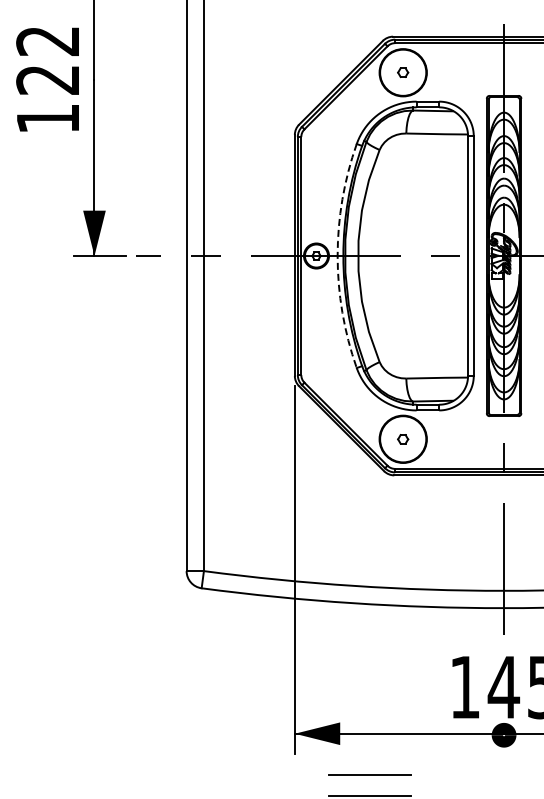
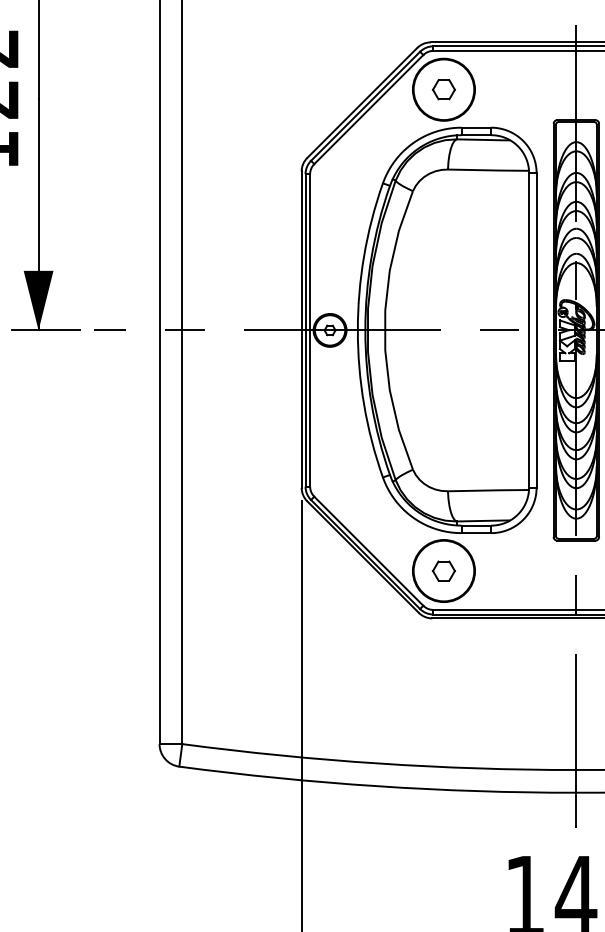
part: (402, 72) -> (443, 89), size x1.67
arc: (337, 256) -> (357, 331), dashed -> solid
part: (402, 439) -> (443, 571), size x1.67

